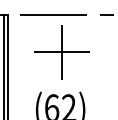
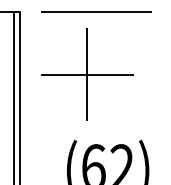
part: (61, 52) -> (86, 74), moved

